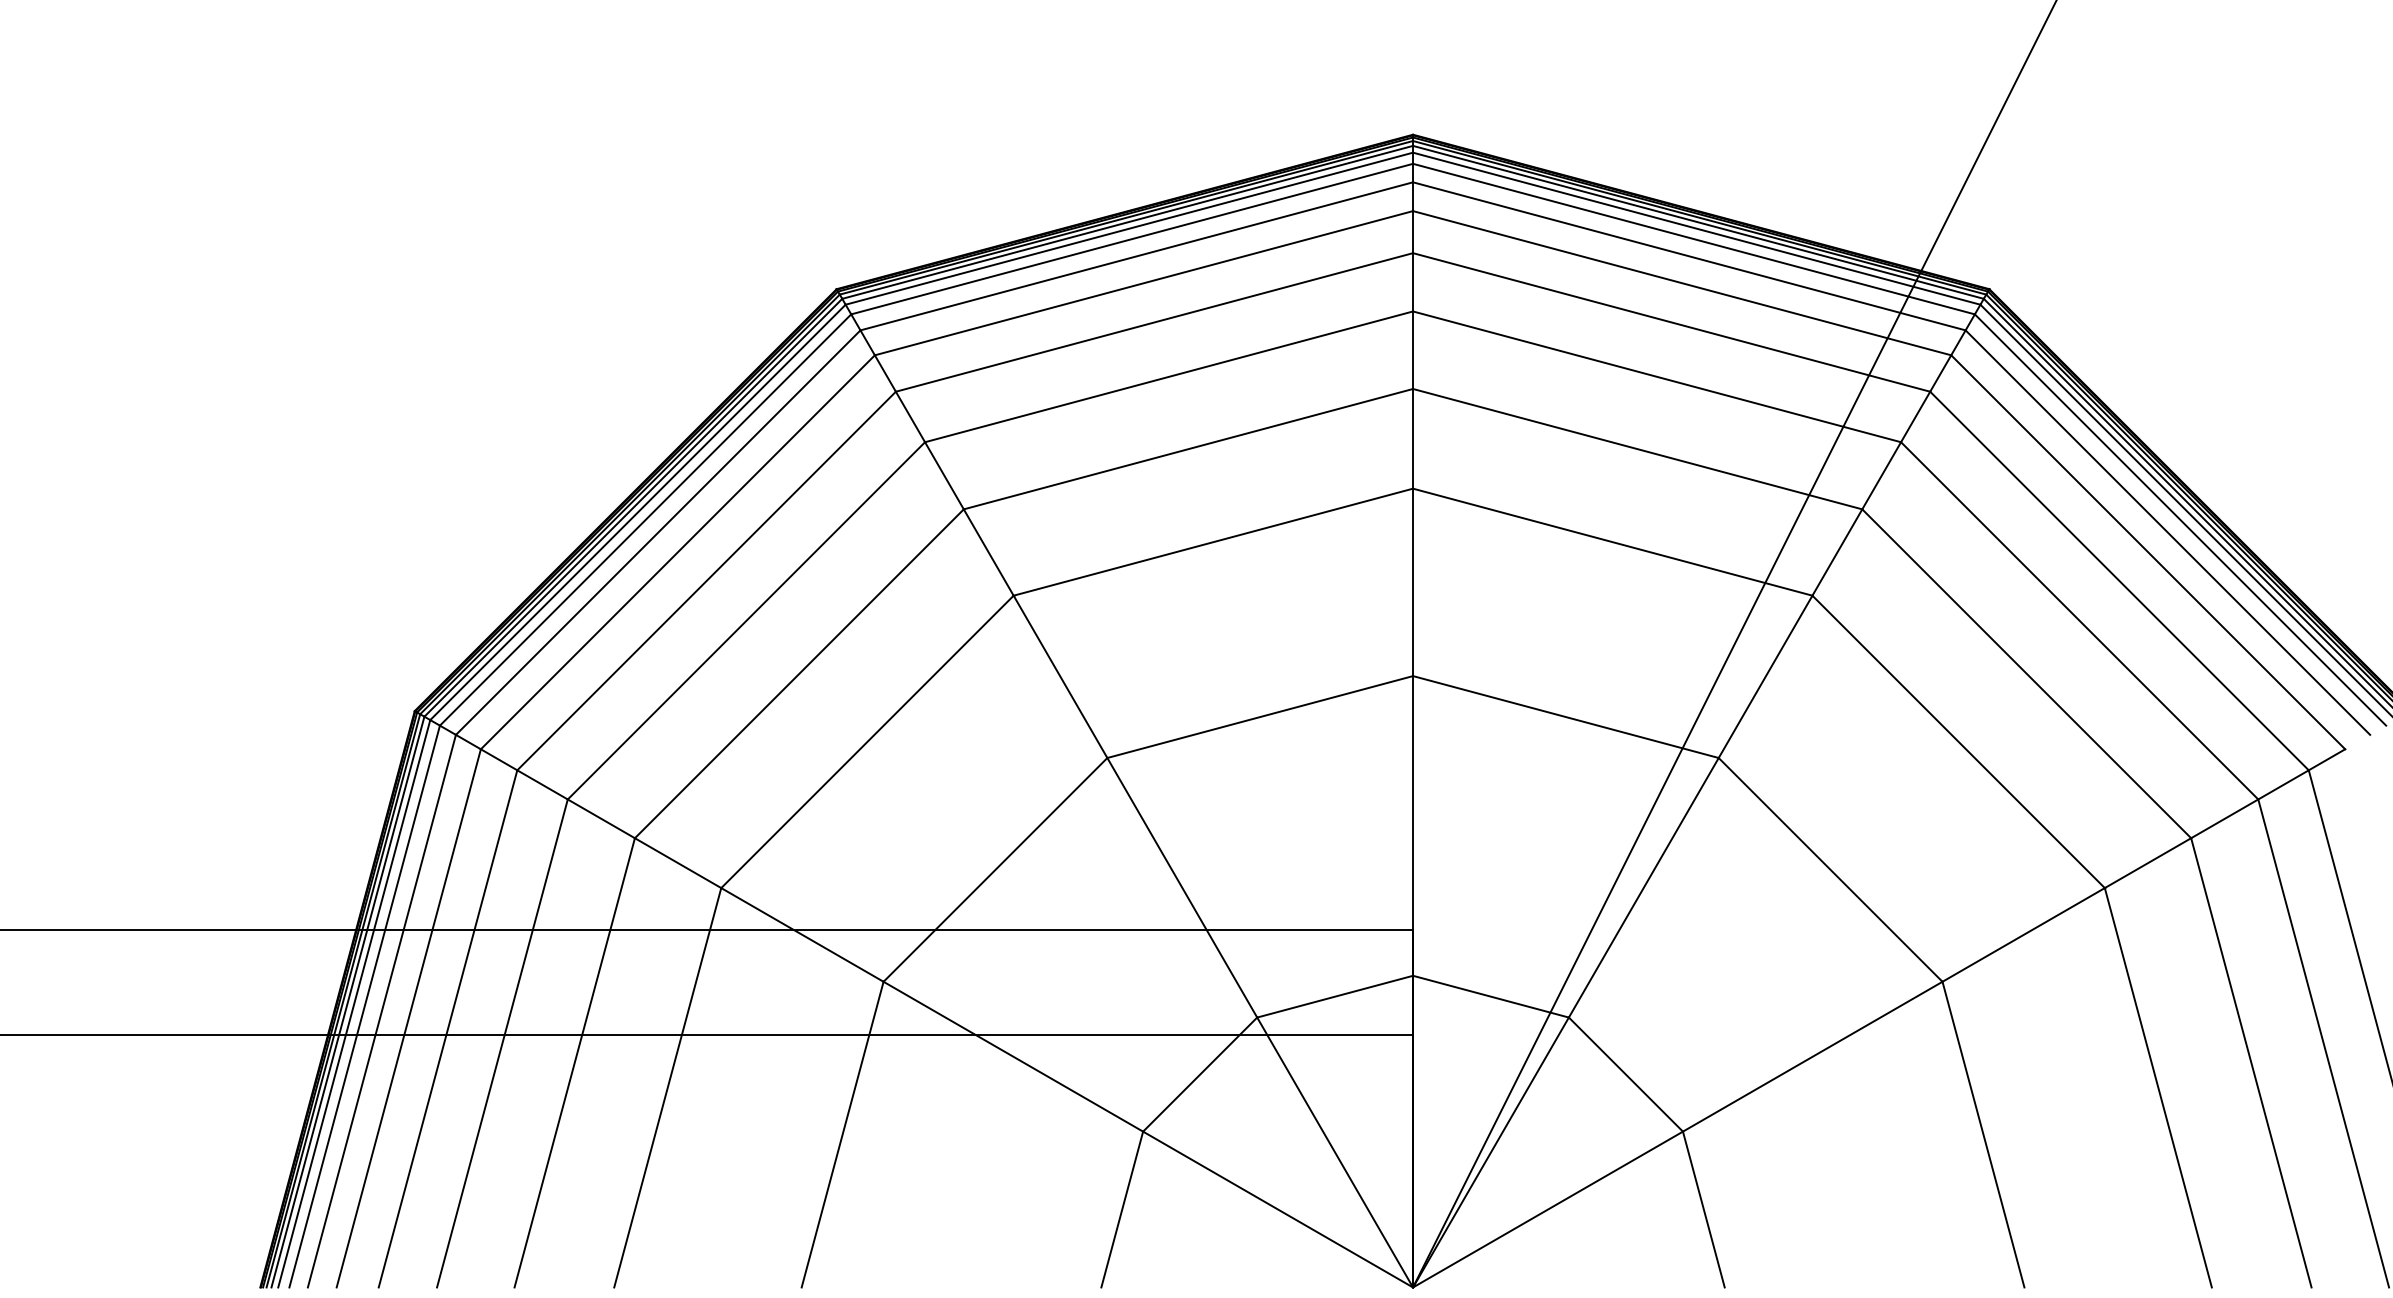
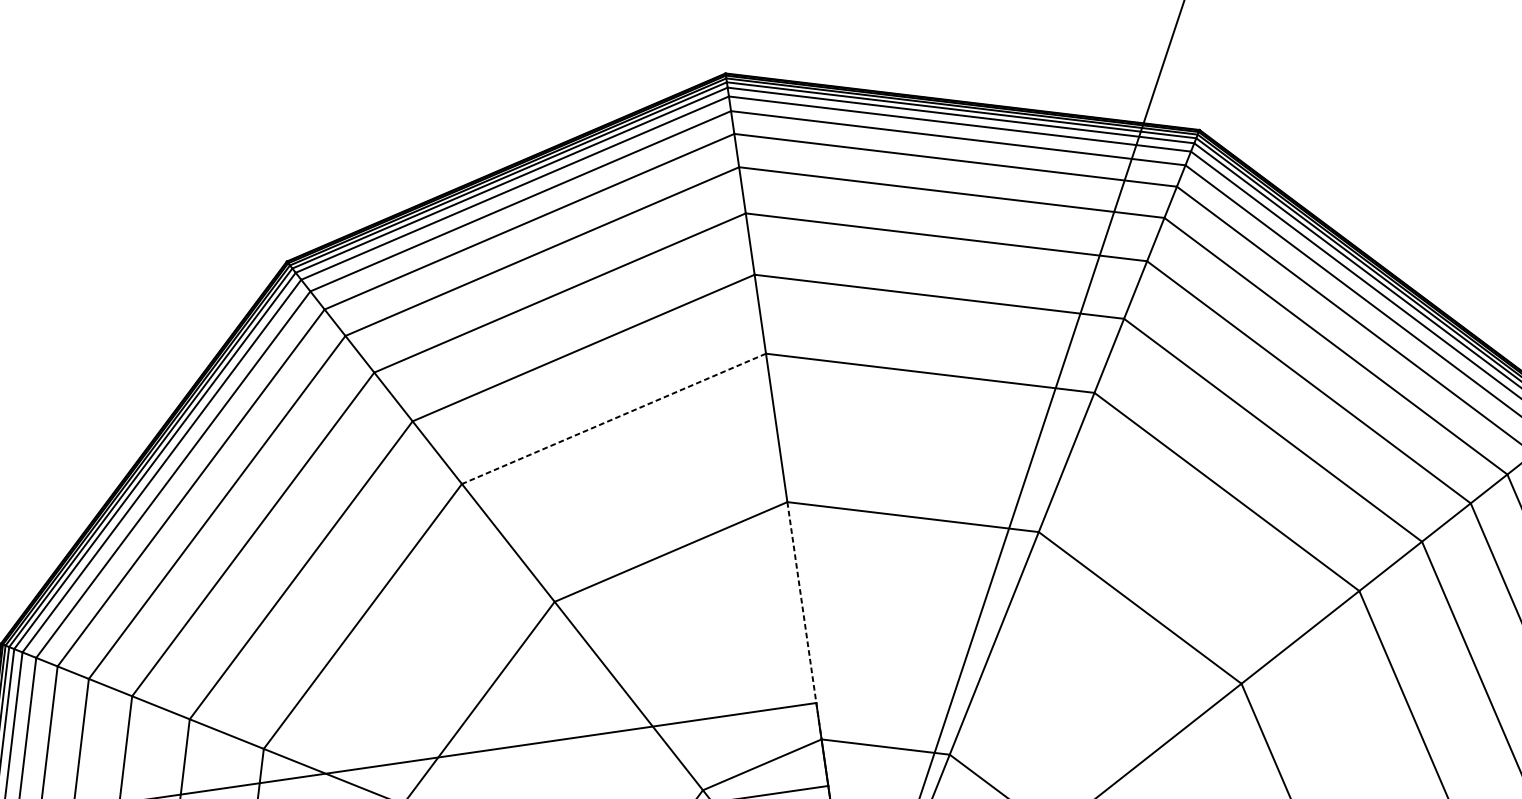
line: (1213, 542) -> (614, 419), solid -> dashed
line: (1413, 825) -> (804, 620), solid -> dashed

